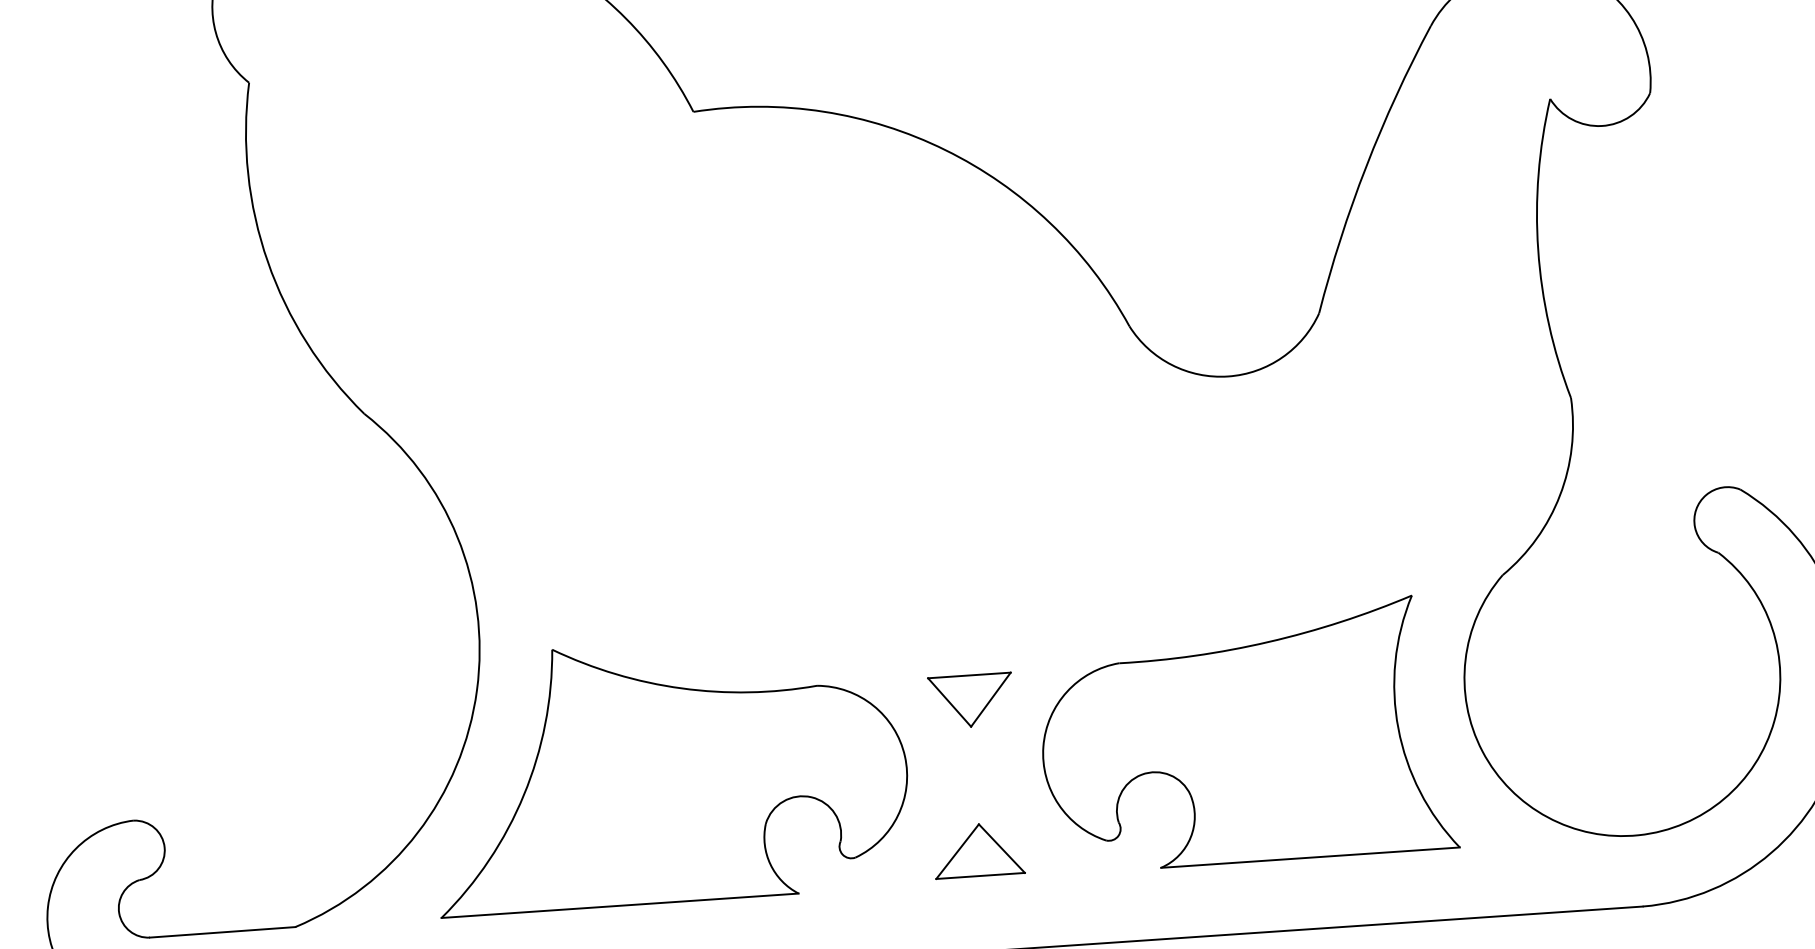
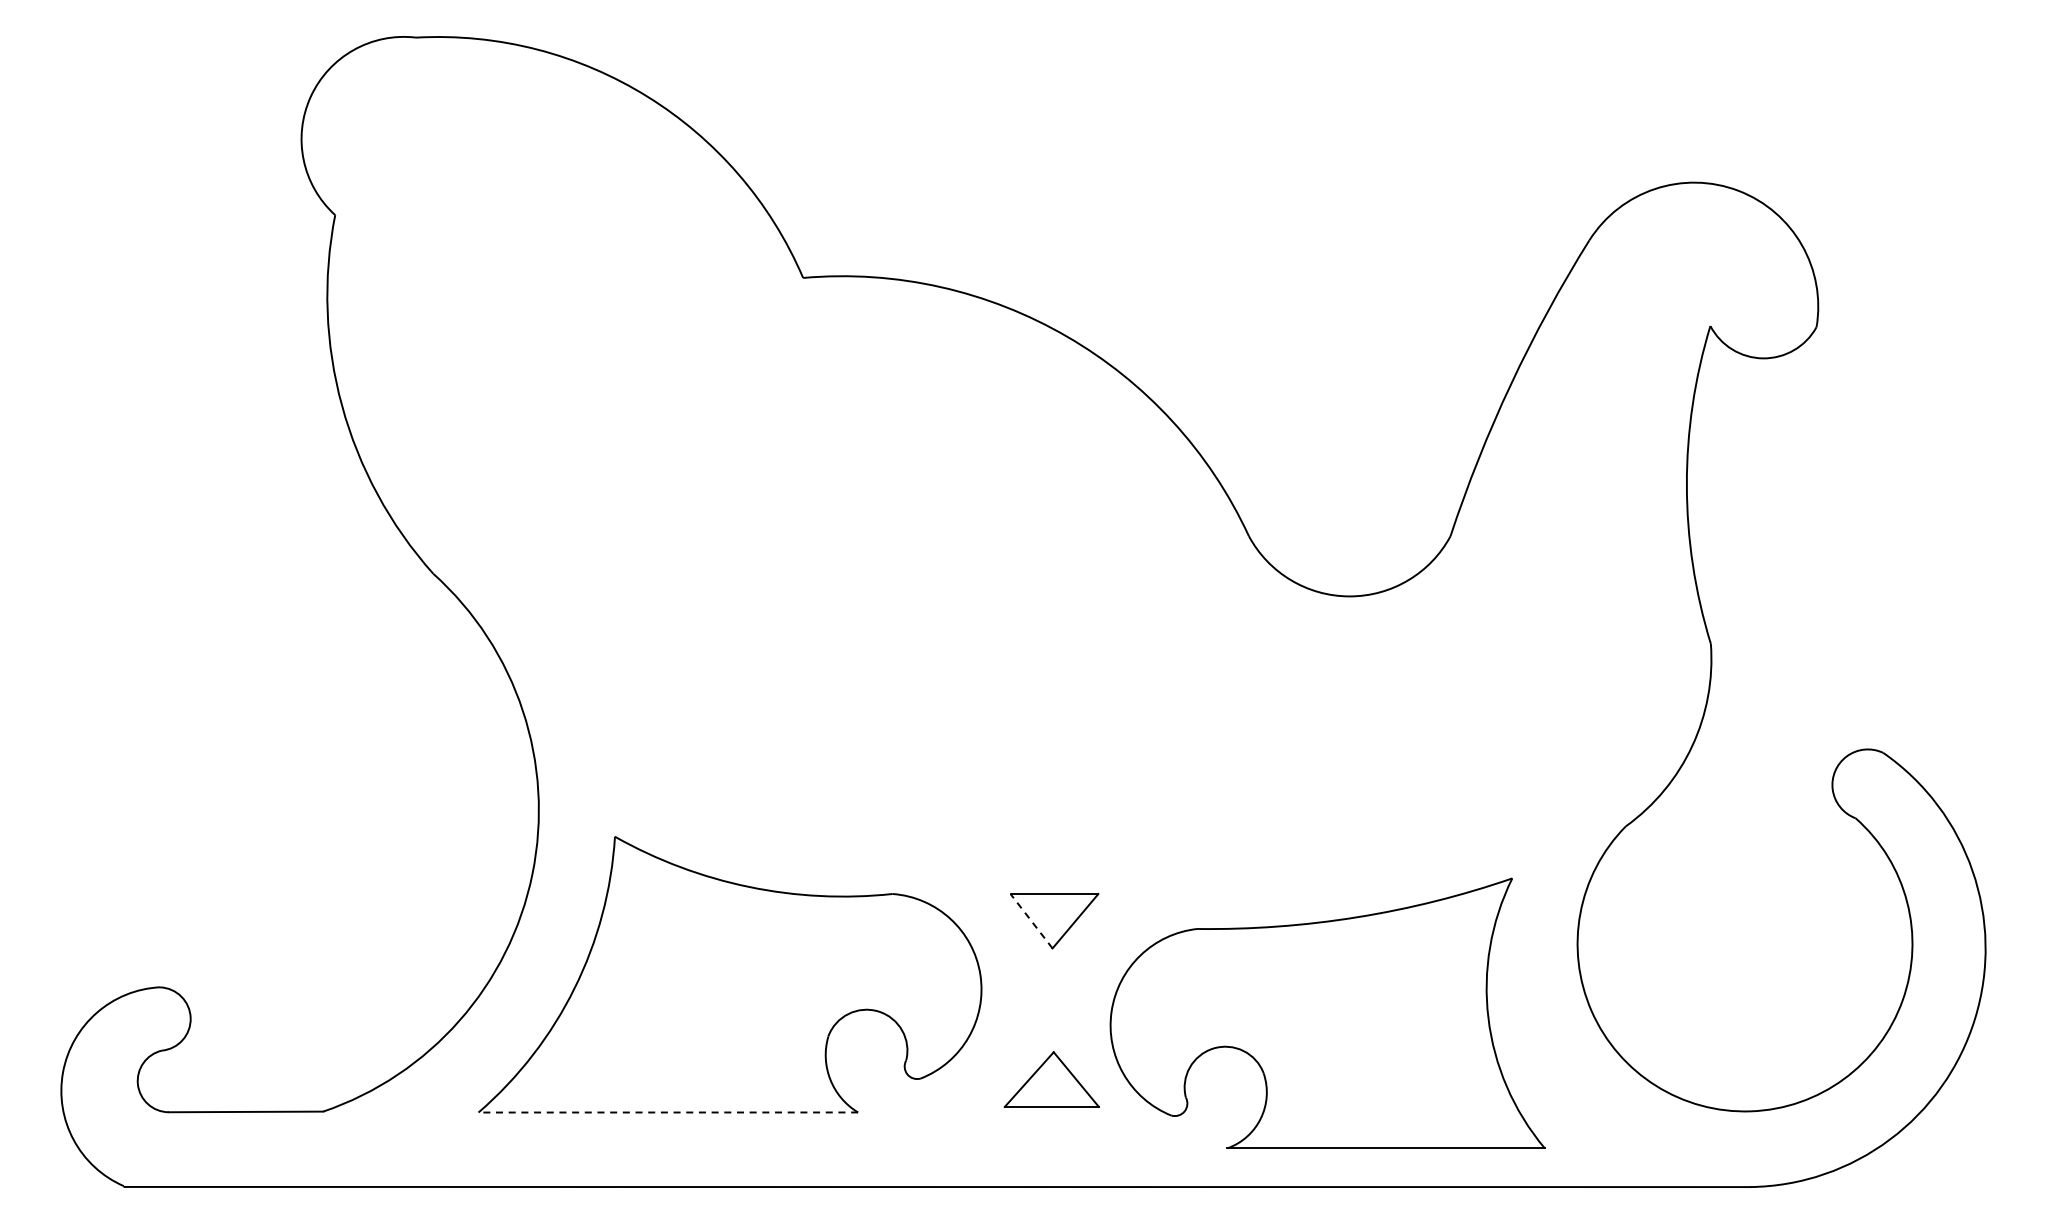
line: (949, 701) -> (1031, 920), solid -> dashed
part: (1246, 733) -> (1327, 1012), moved
line: (620, 905) -> (668, 1112), solid -> dashed

